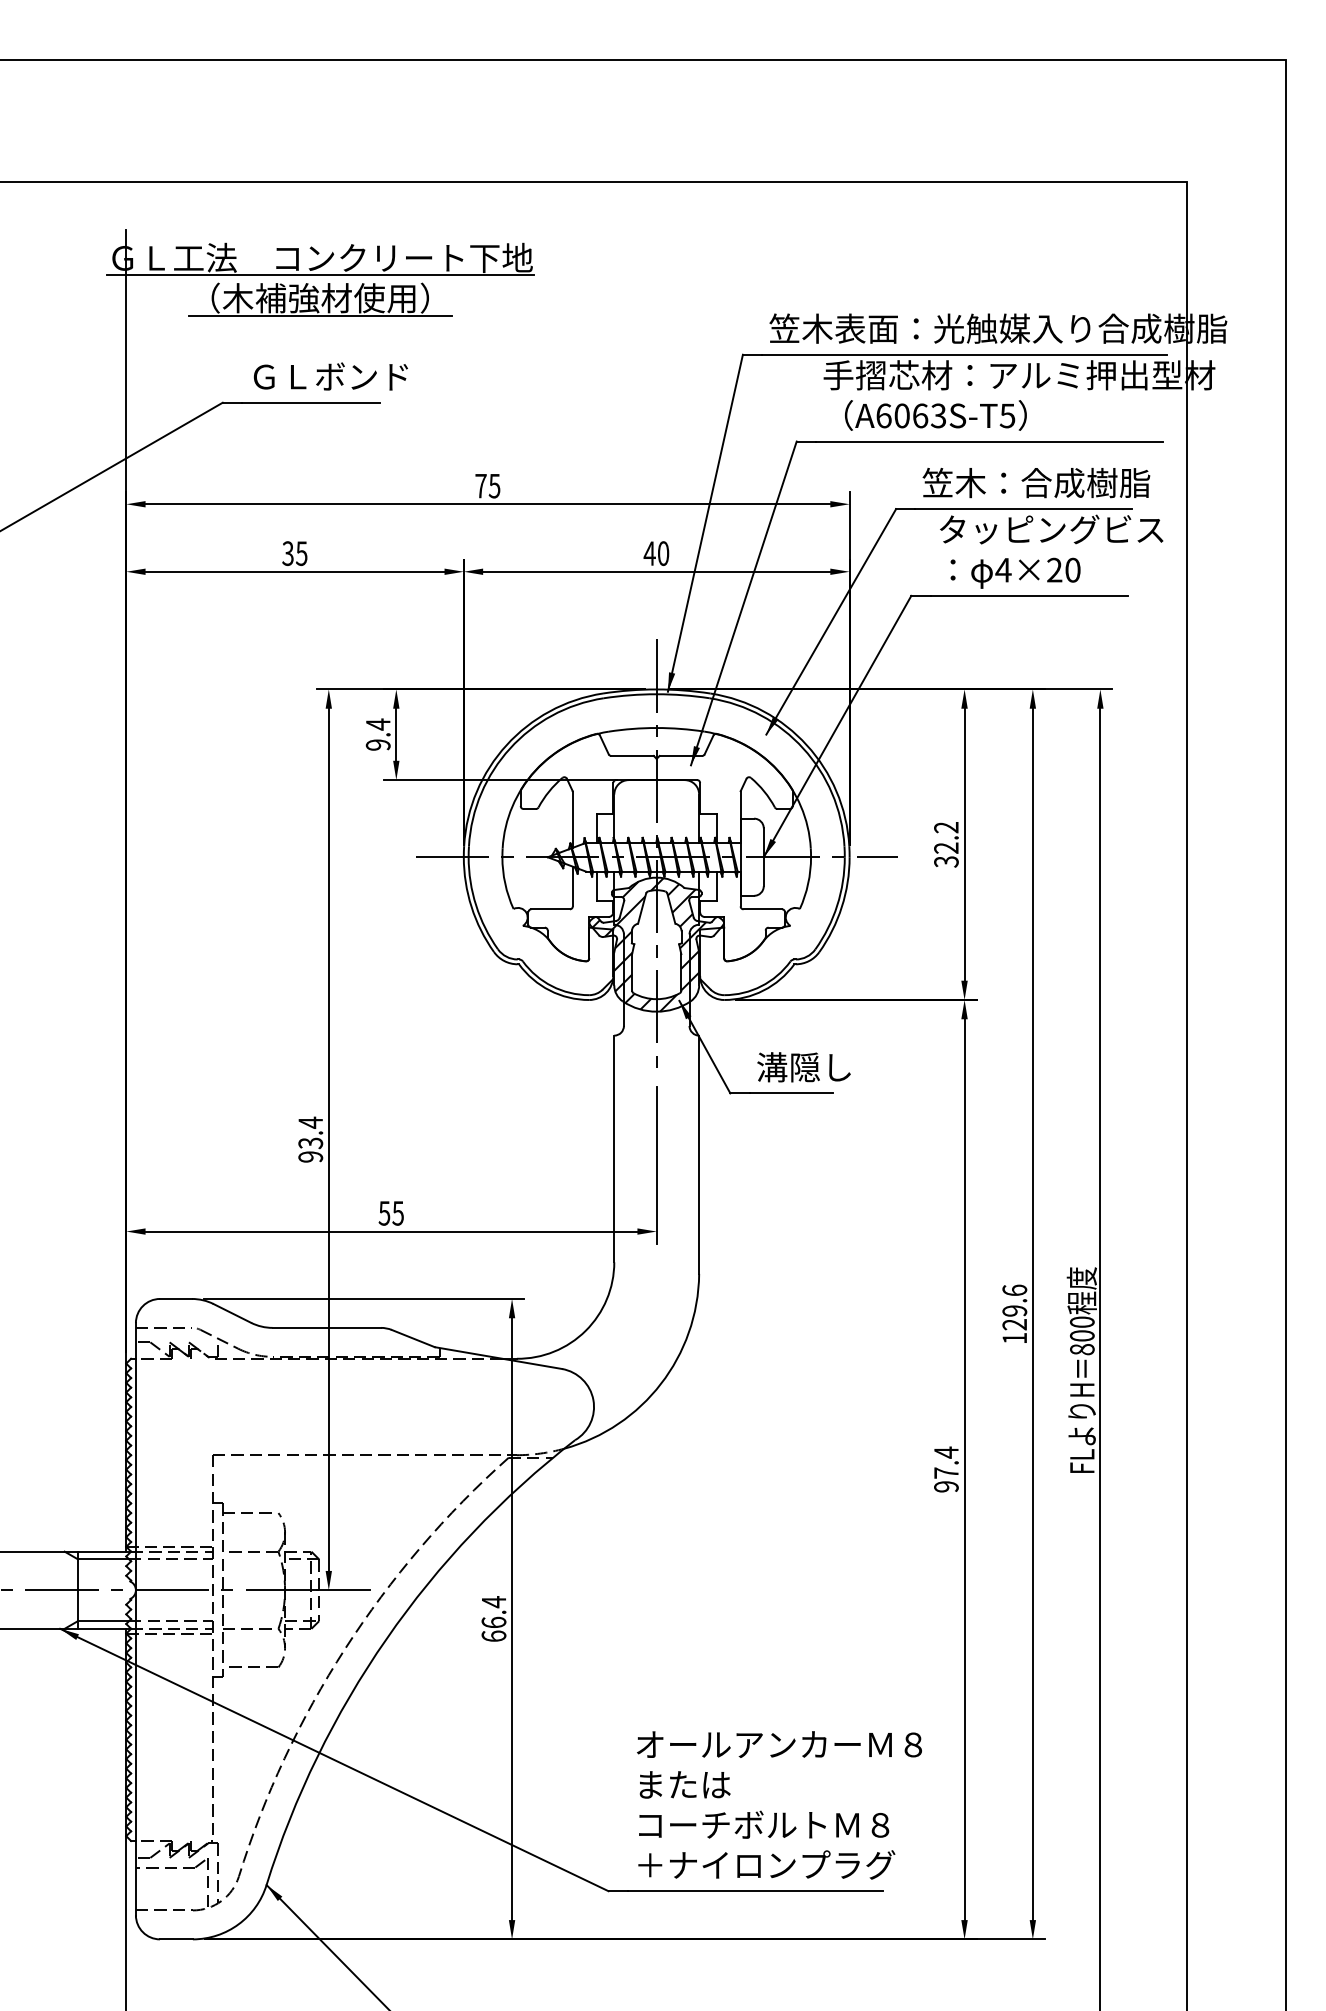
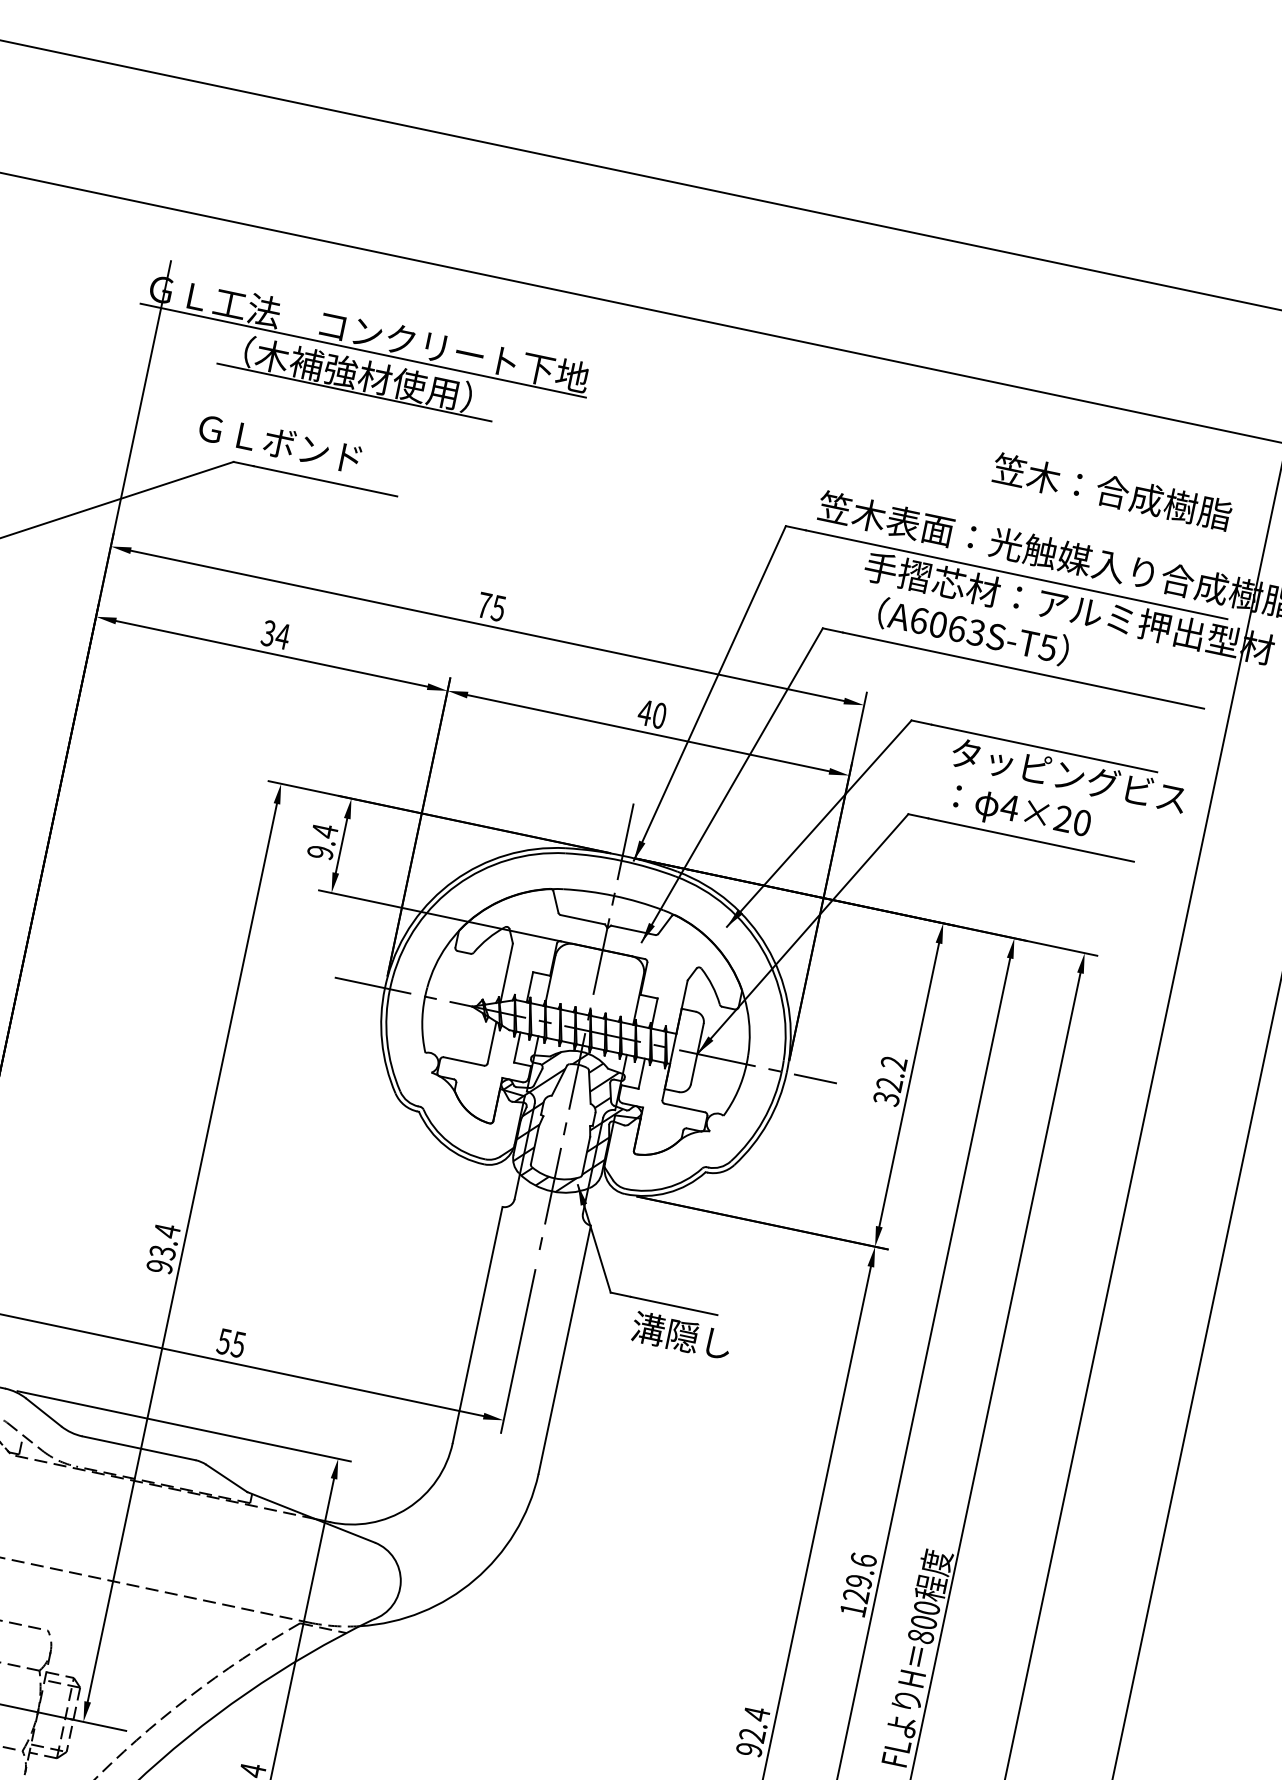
text: (330, 376) -> (279, 443), moved
text: (1036, 482) -> (1112, 491), moved
text: (301, 553) -> (282, 636), 35 -> 34
text: (803, 1067) -> (681, 1335), moved
text: (946, 1472) -> (752, 1734), 97.4 -> 92.4

